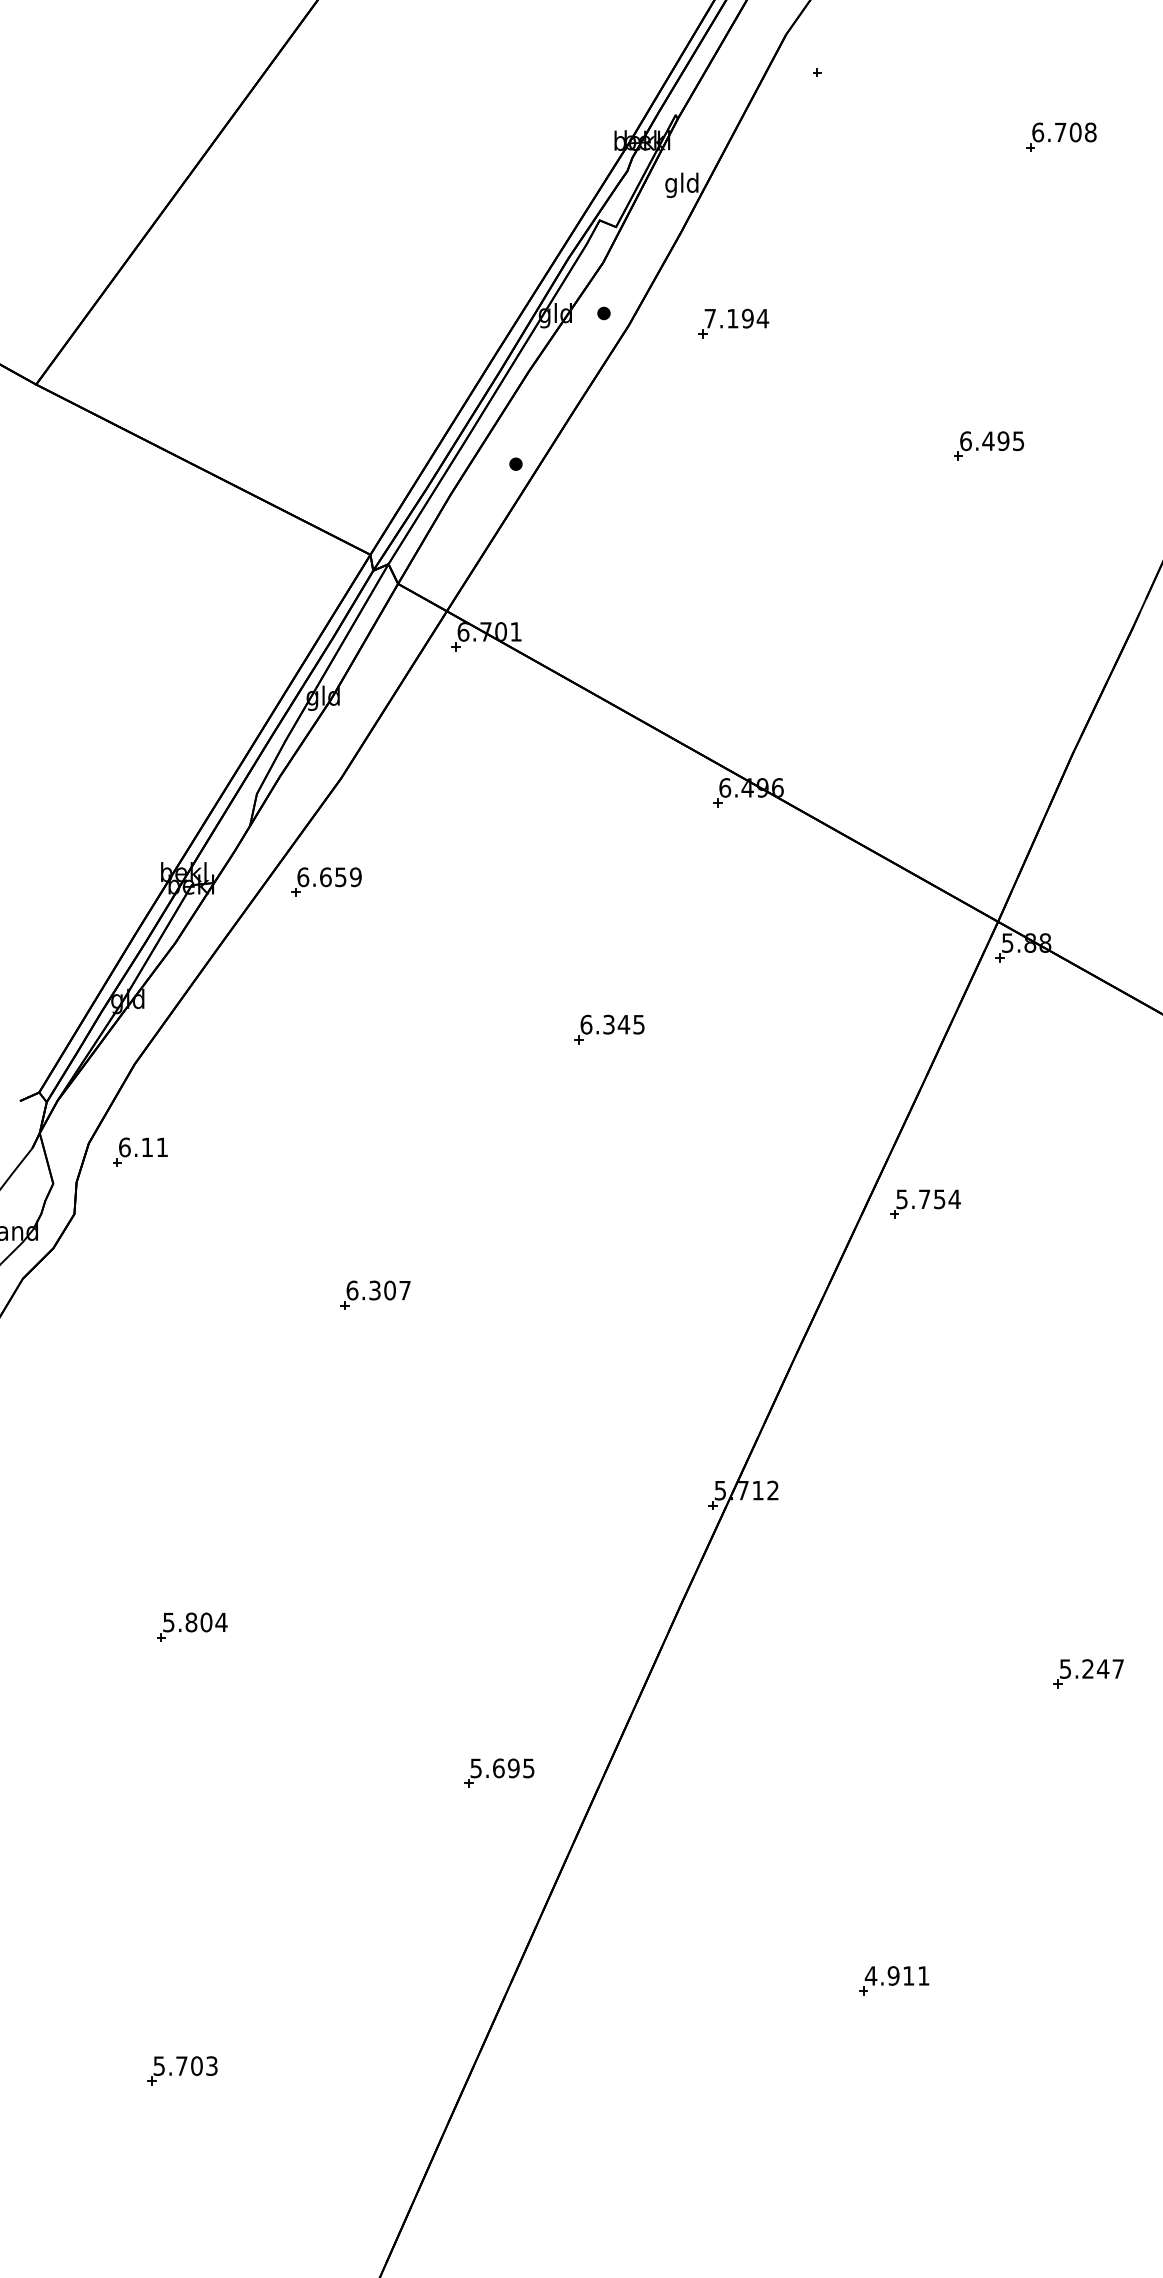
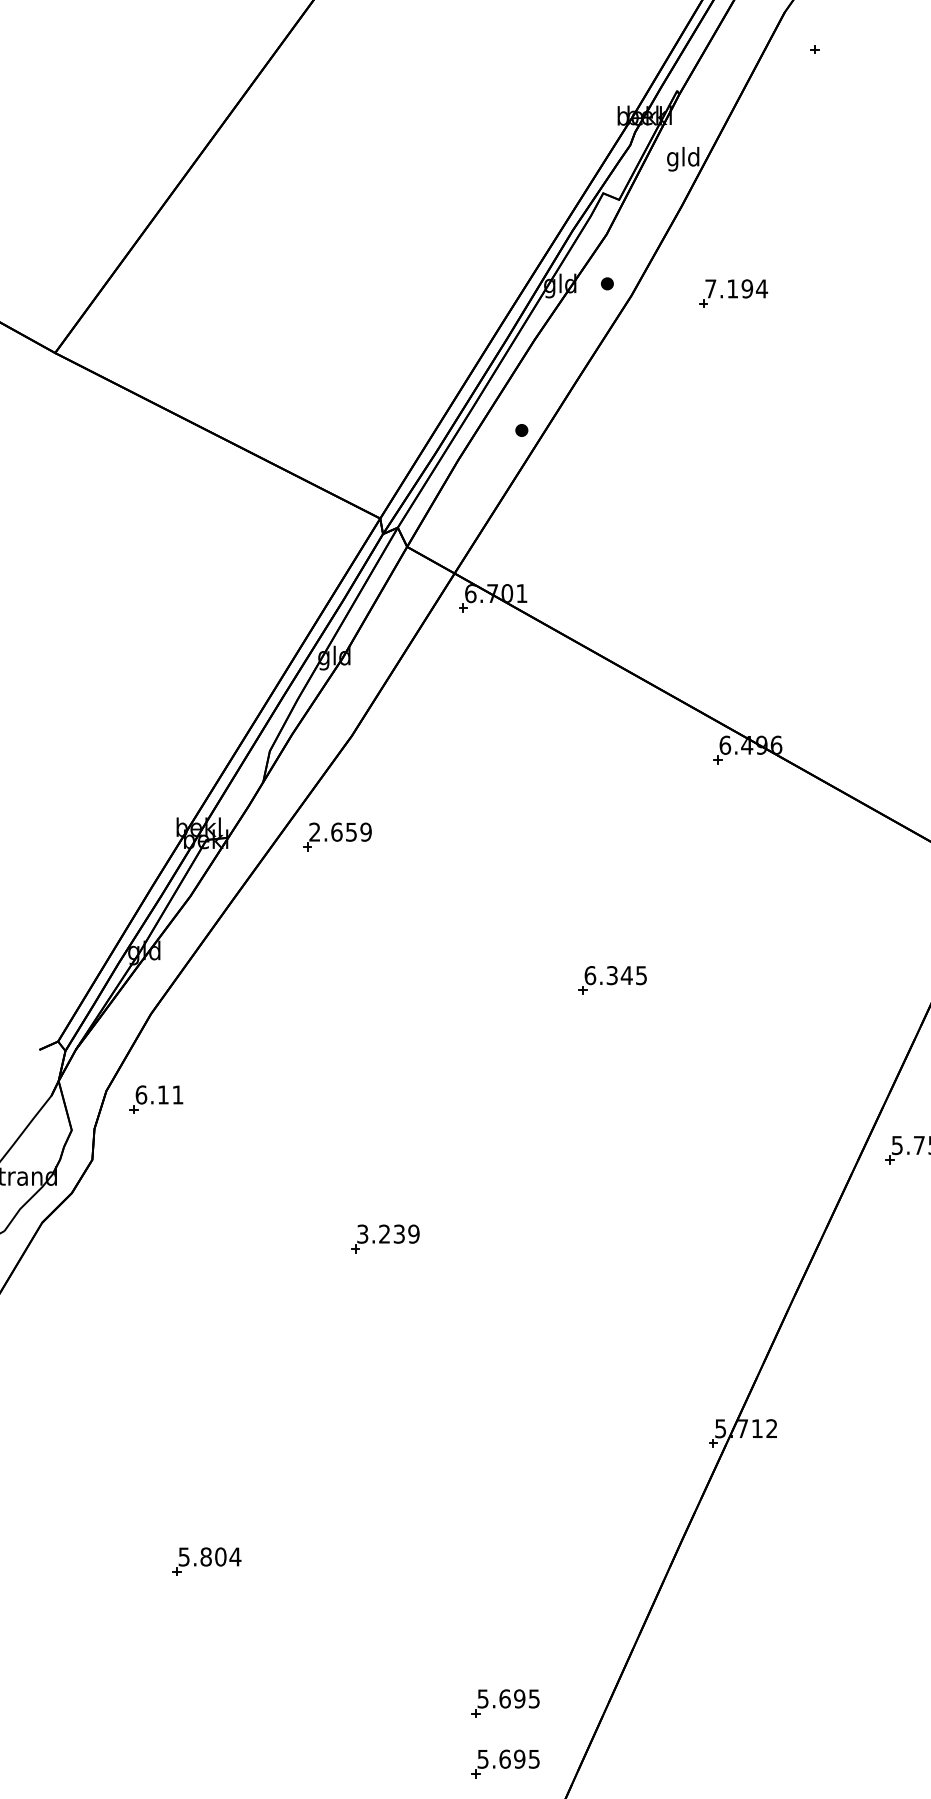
text: (303, 877) -> (315, 832), 6.659 -> 2.659
text: (378, 1290) -> (388, 1234), 6.307 -> 3.239
part: (499, 1834) -> (505, 1763), added

